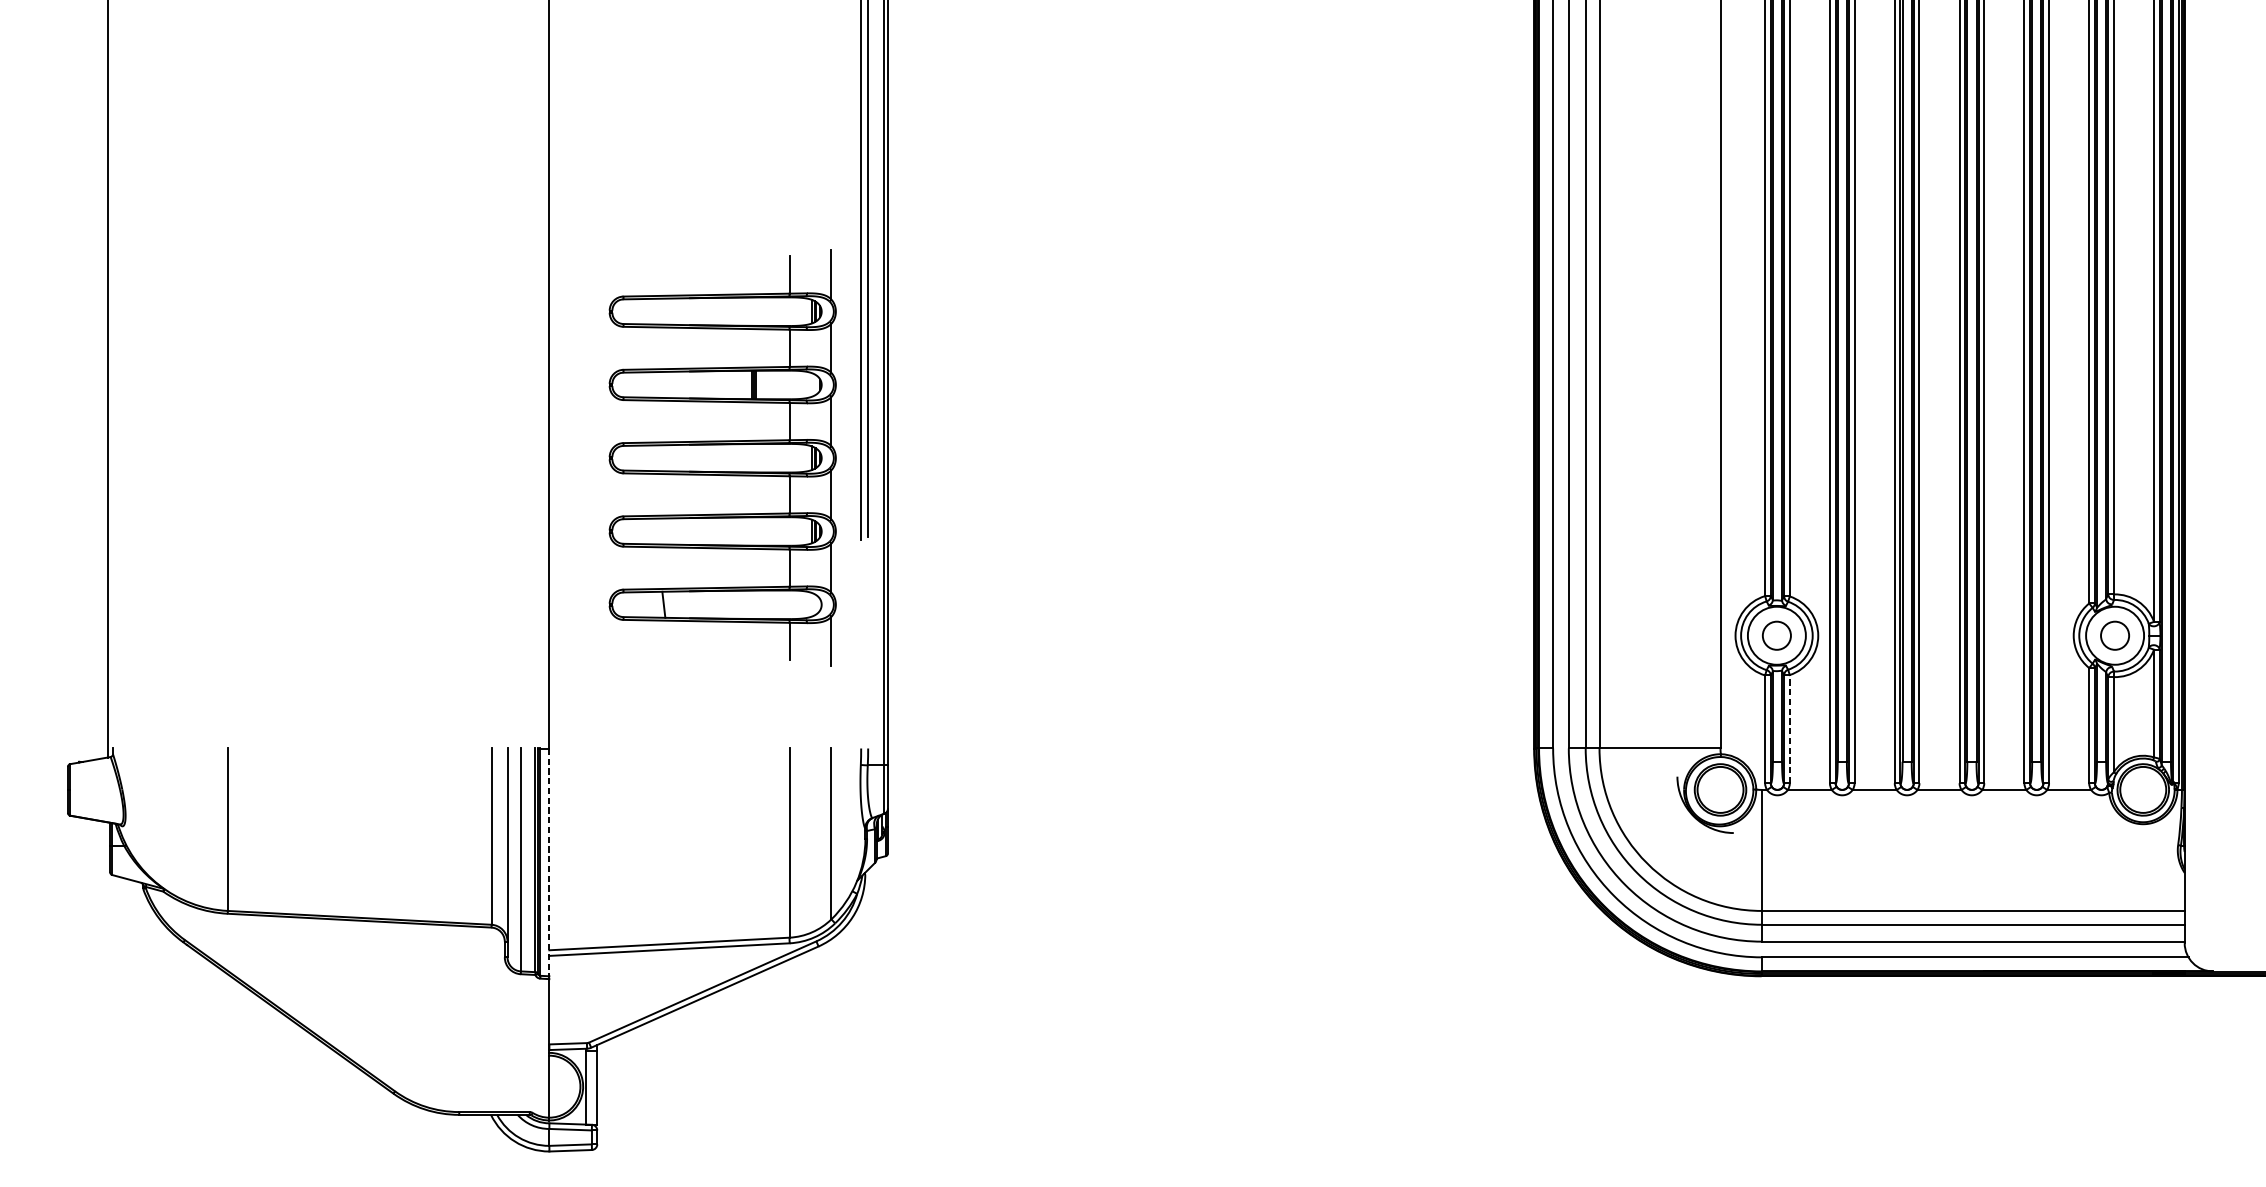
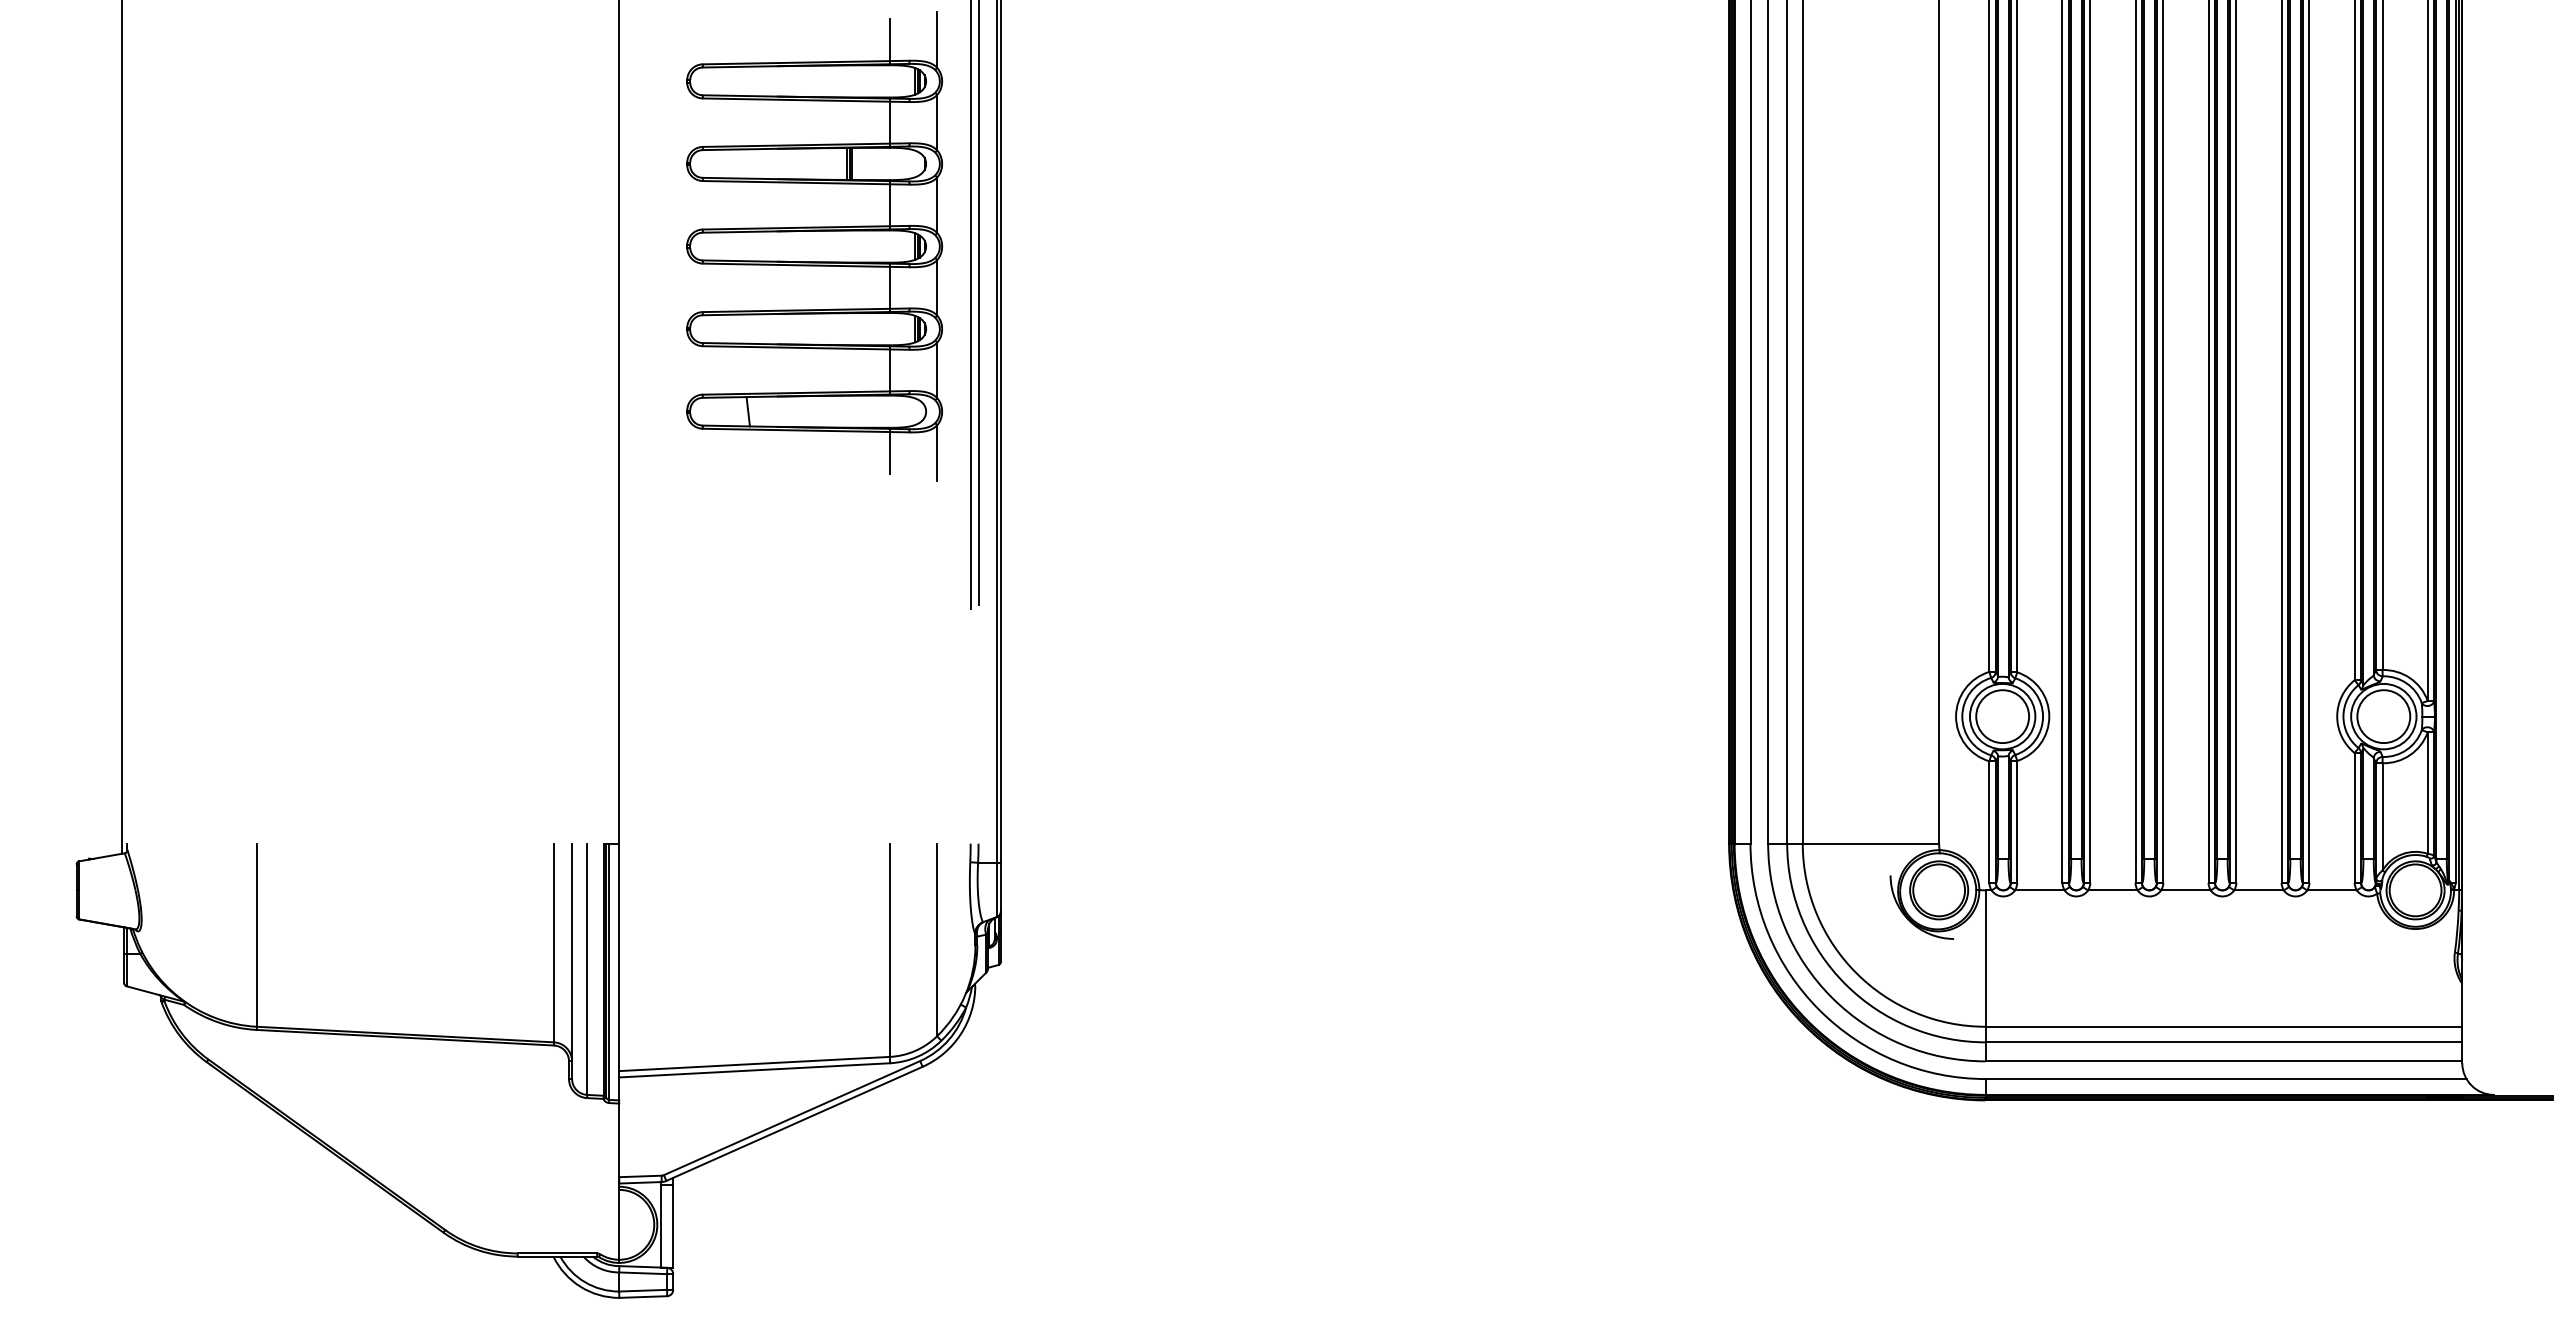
part: (722, 458) -> (814, 246), moved
circle: (1776, 635) -> (2002, 716), size x1.67
circle: (2114, 635) -> (2383, 716), size x1.67
line: (1790, 728) -> (2017, 821), dashed -> solid
line: (549, 862) -> (619, 972), dashed -> solid

